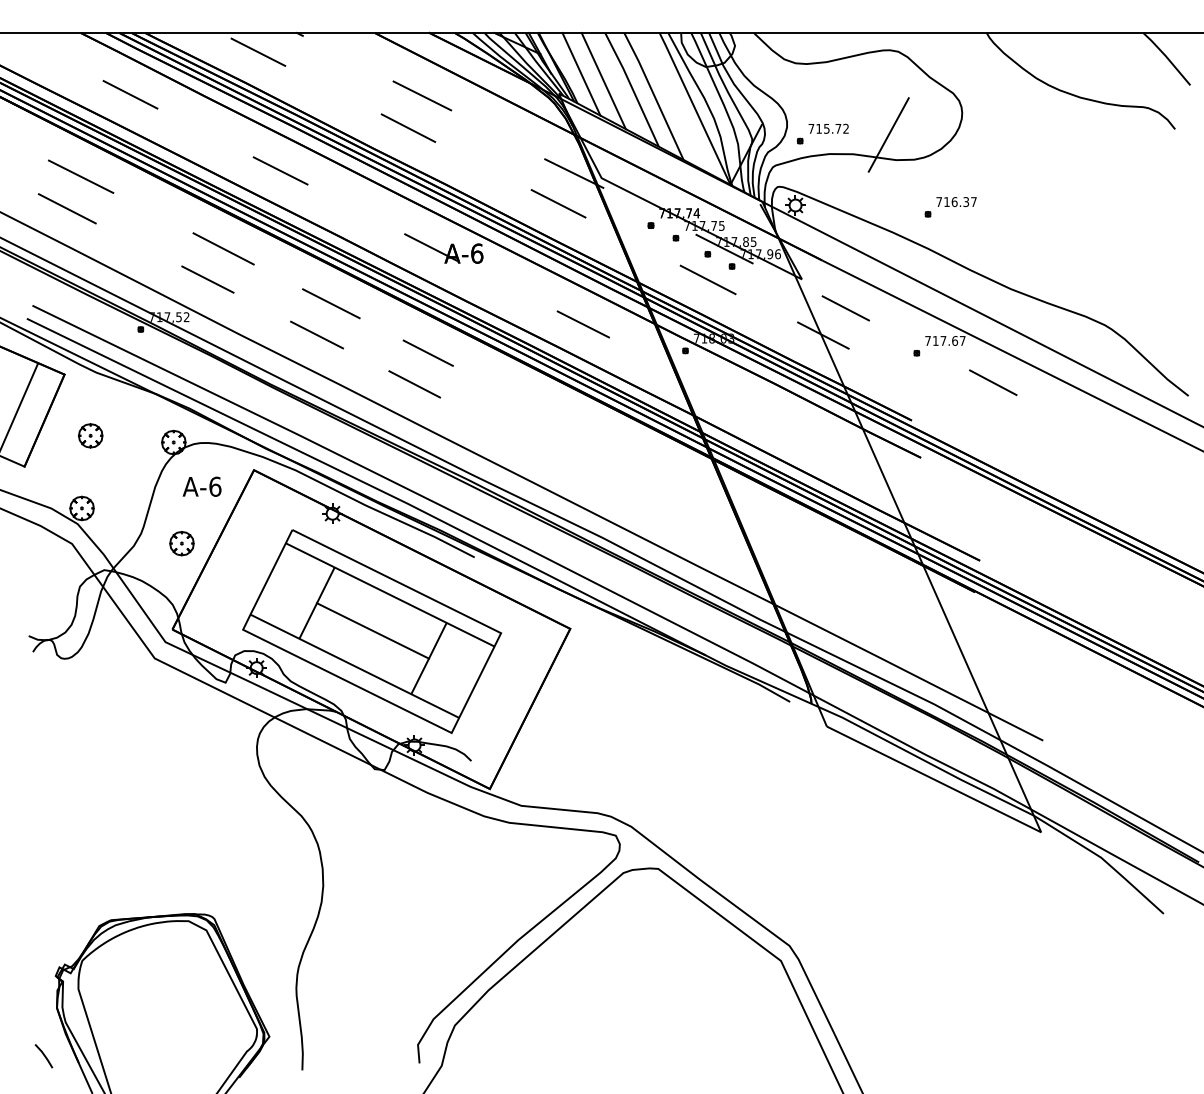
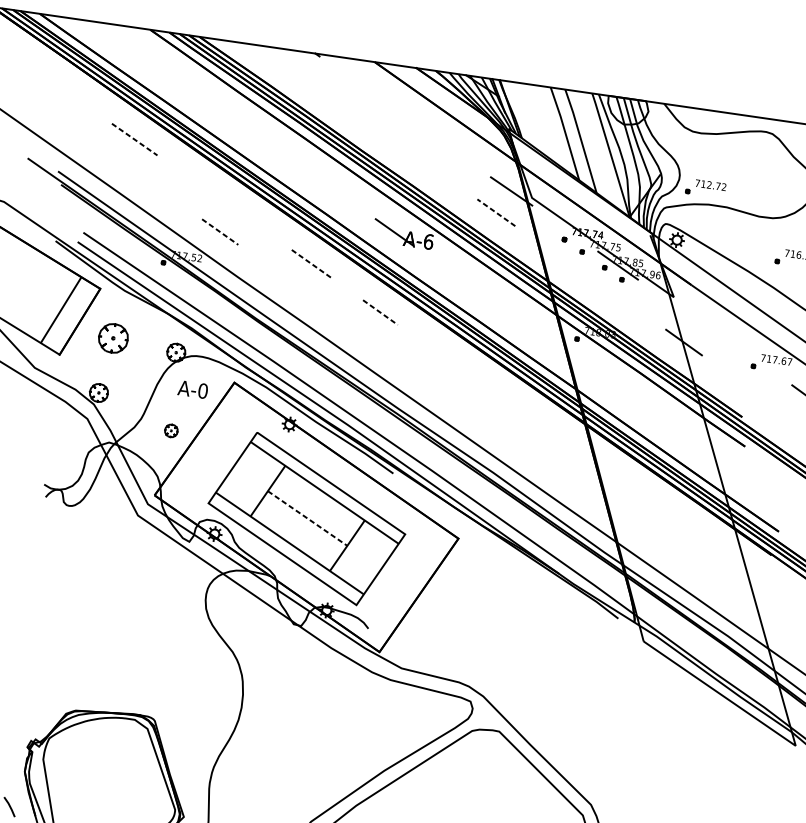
line: (258, 51) -> (283, 63), removed
line: (581, 74) -> (528, 116), removed
line: (603, 81) -> (544, 124), removed
line: (130, 94) -> (181, 82), removed
line: (422, 95) -> (404, 115), removed
line: (408, 127) -> (390, 138), removed
text: (826, 128) -> (709, 184), 715.72 -> 712.72
line: (888, 134) -> (755, 196), removed
line: (280, 170) -> (287, 156), removed
line: (81, 176) -> (135, 139), solid -> dashed
line: (558, 203) -> (496, 212), solid -> dashed
line: (66, 208) -> (120, 162), removed
line: (223, 248) -> (235, 210), removed
line: (207, 279) -> (219, 231), solid -> dashed
line: (707, 279) -> (601, 286), removed
line: (331, 303) -> (311, 263), solid -> dashed
line: (845, 308) -> (703, 324), removed
line: (582, 324) -> (501, 307), removed
line: (317, 334) -> (297, 286), removed
line: (428, 353) -> (380, 312), solid -> dashed
line: (414, 384) -> (366, 334), removed
part: (90, 435) -> (113, 338), size x1.6
text: (215, 486) -> (203, 390), A-6 -> A-0
part: (181, 543) -> (171, 430), size x0.7
line: (373, 631) -> (307, 519), solid -> dashed

